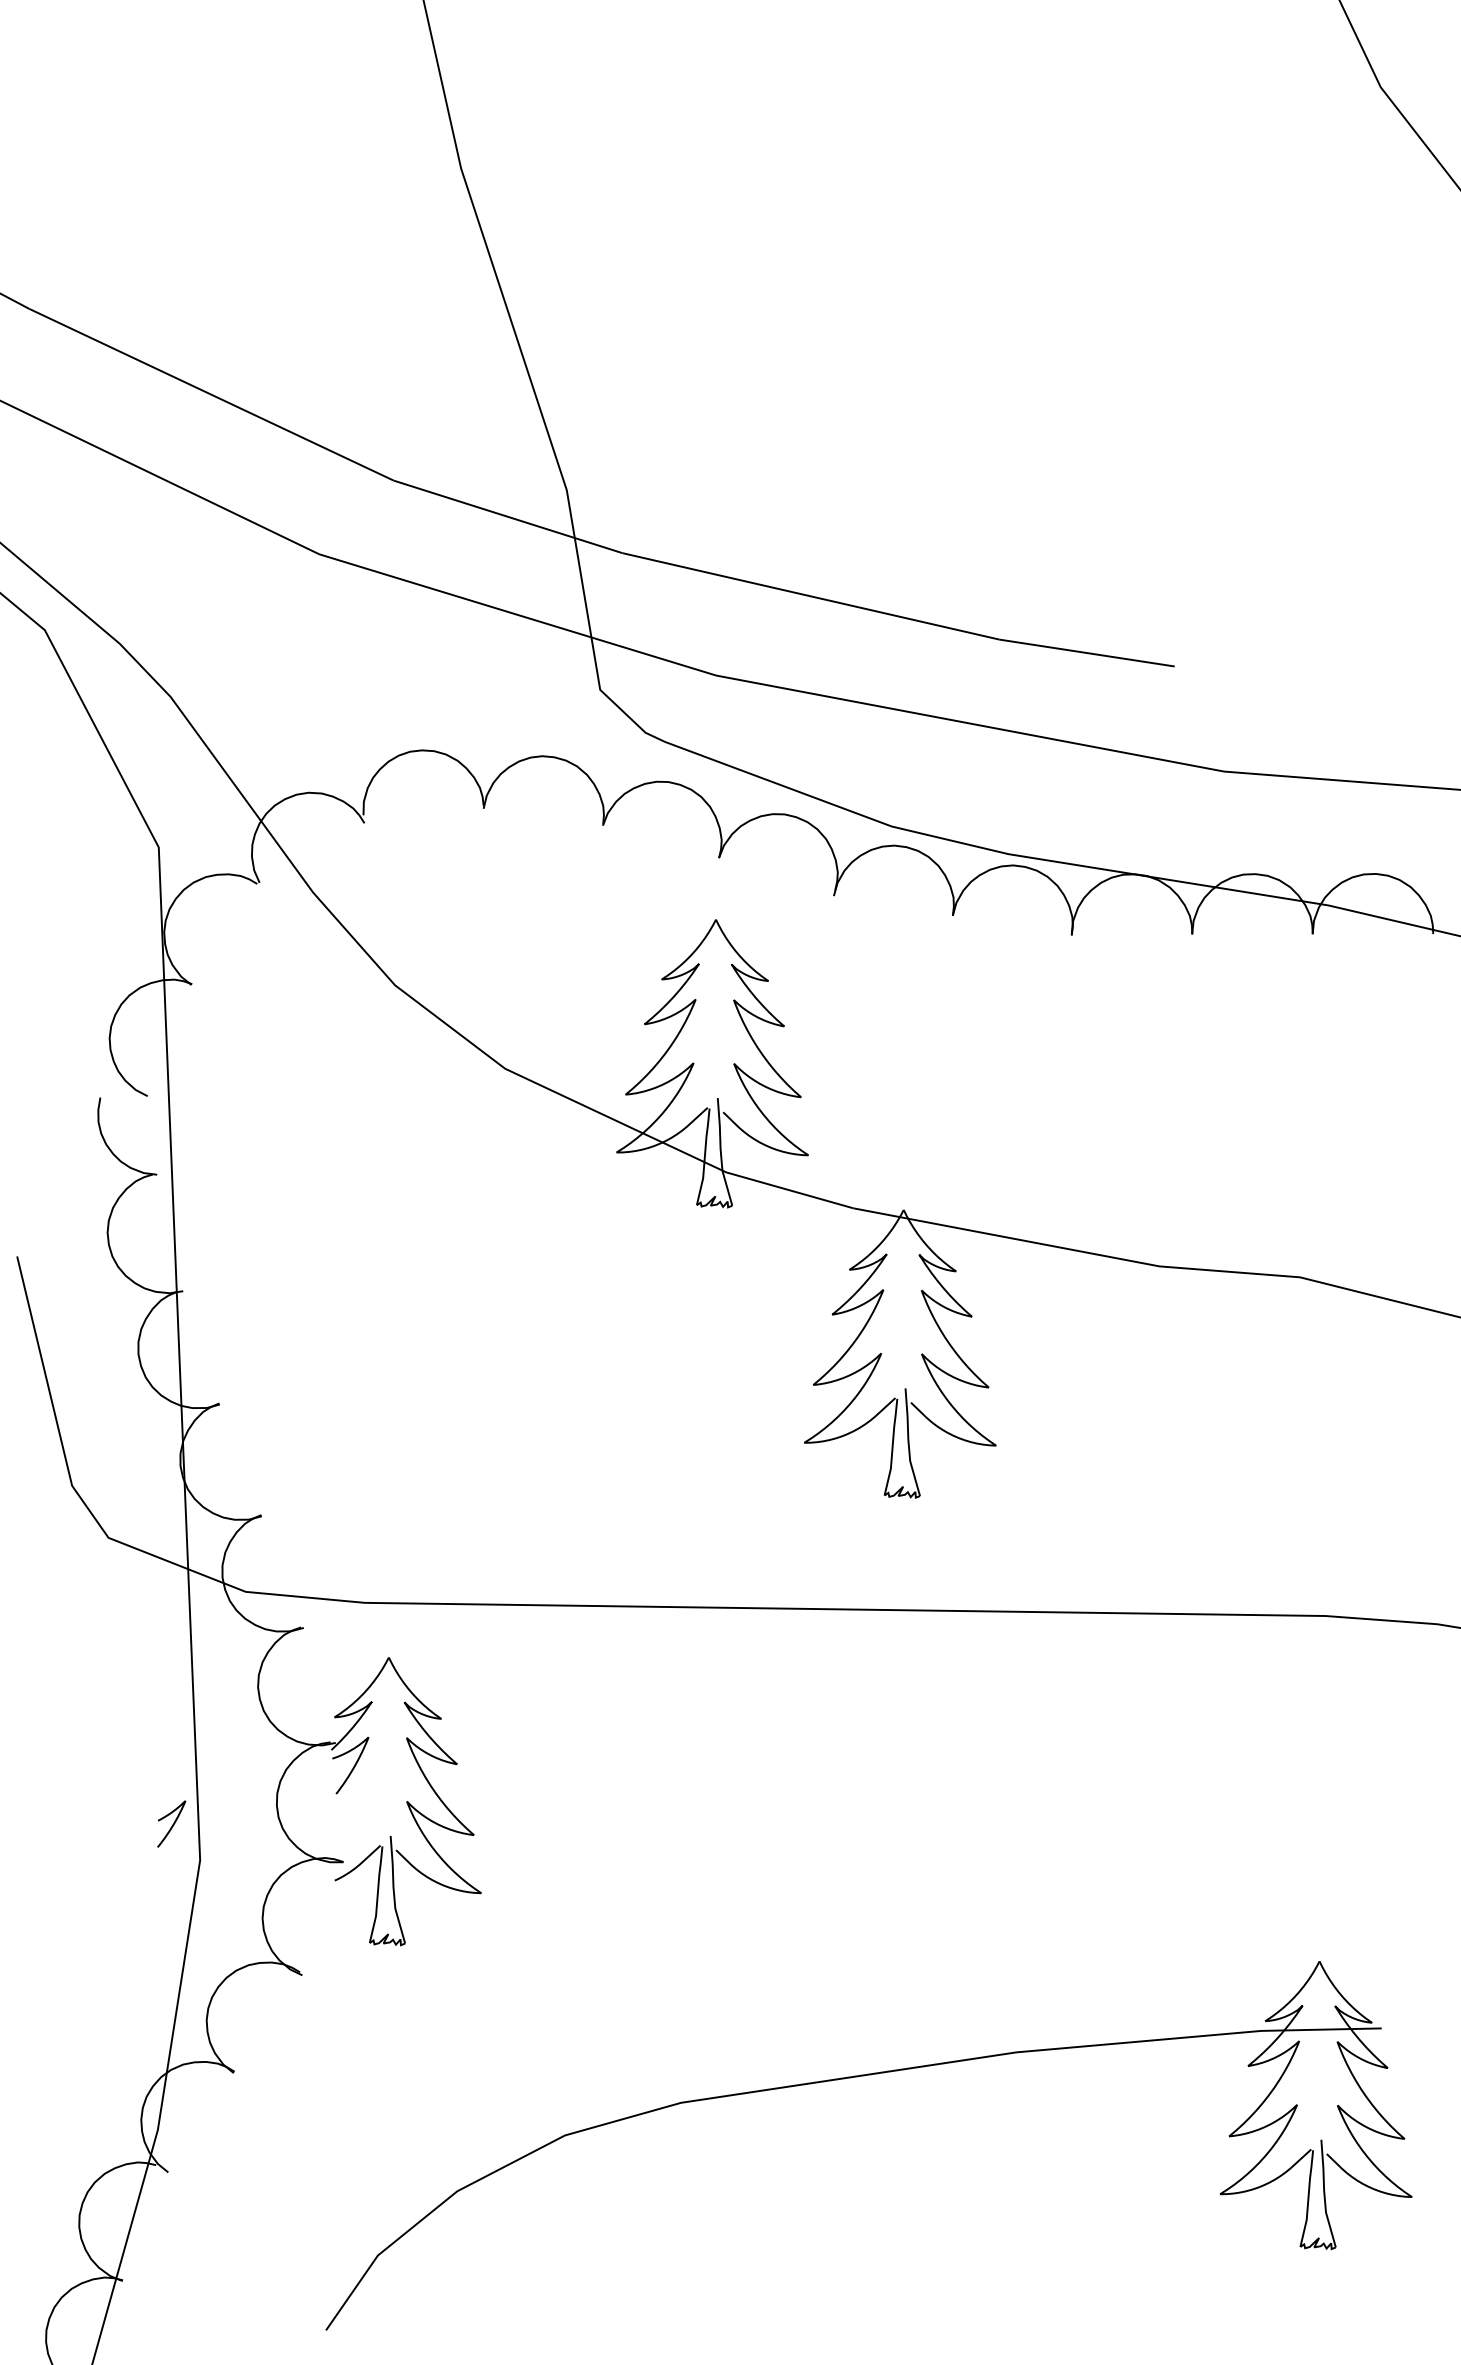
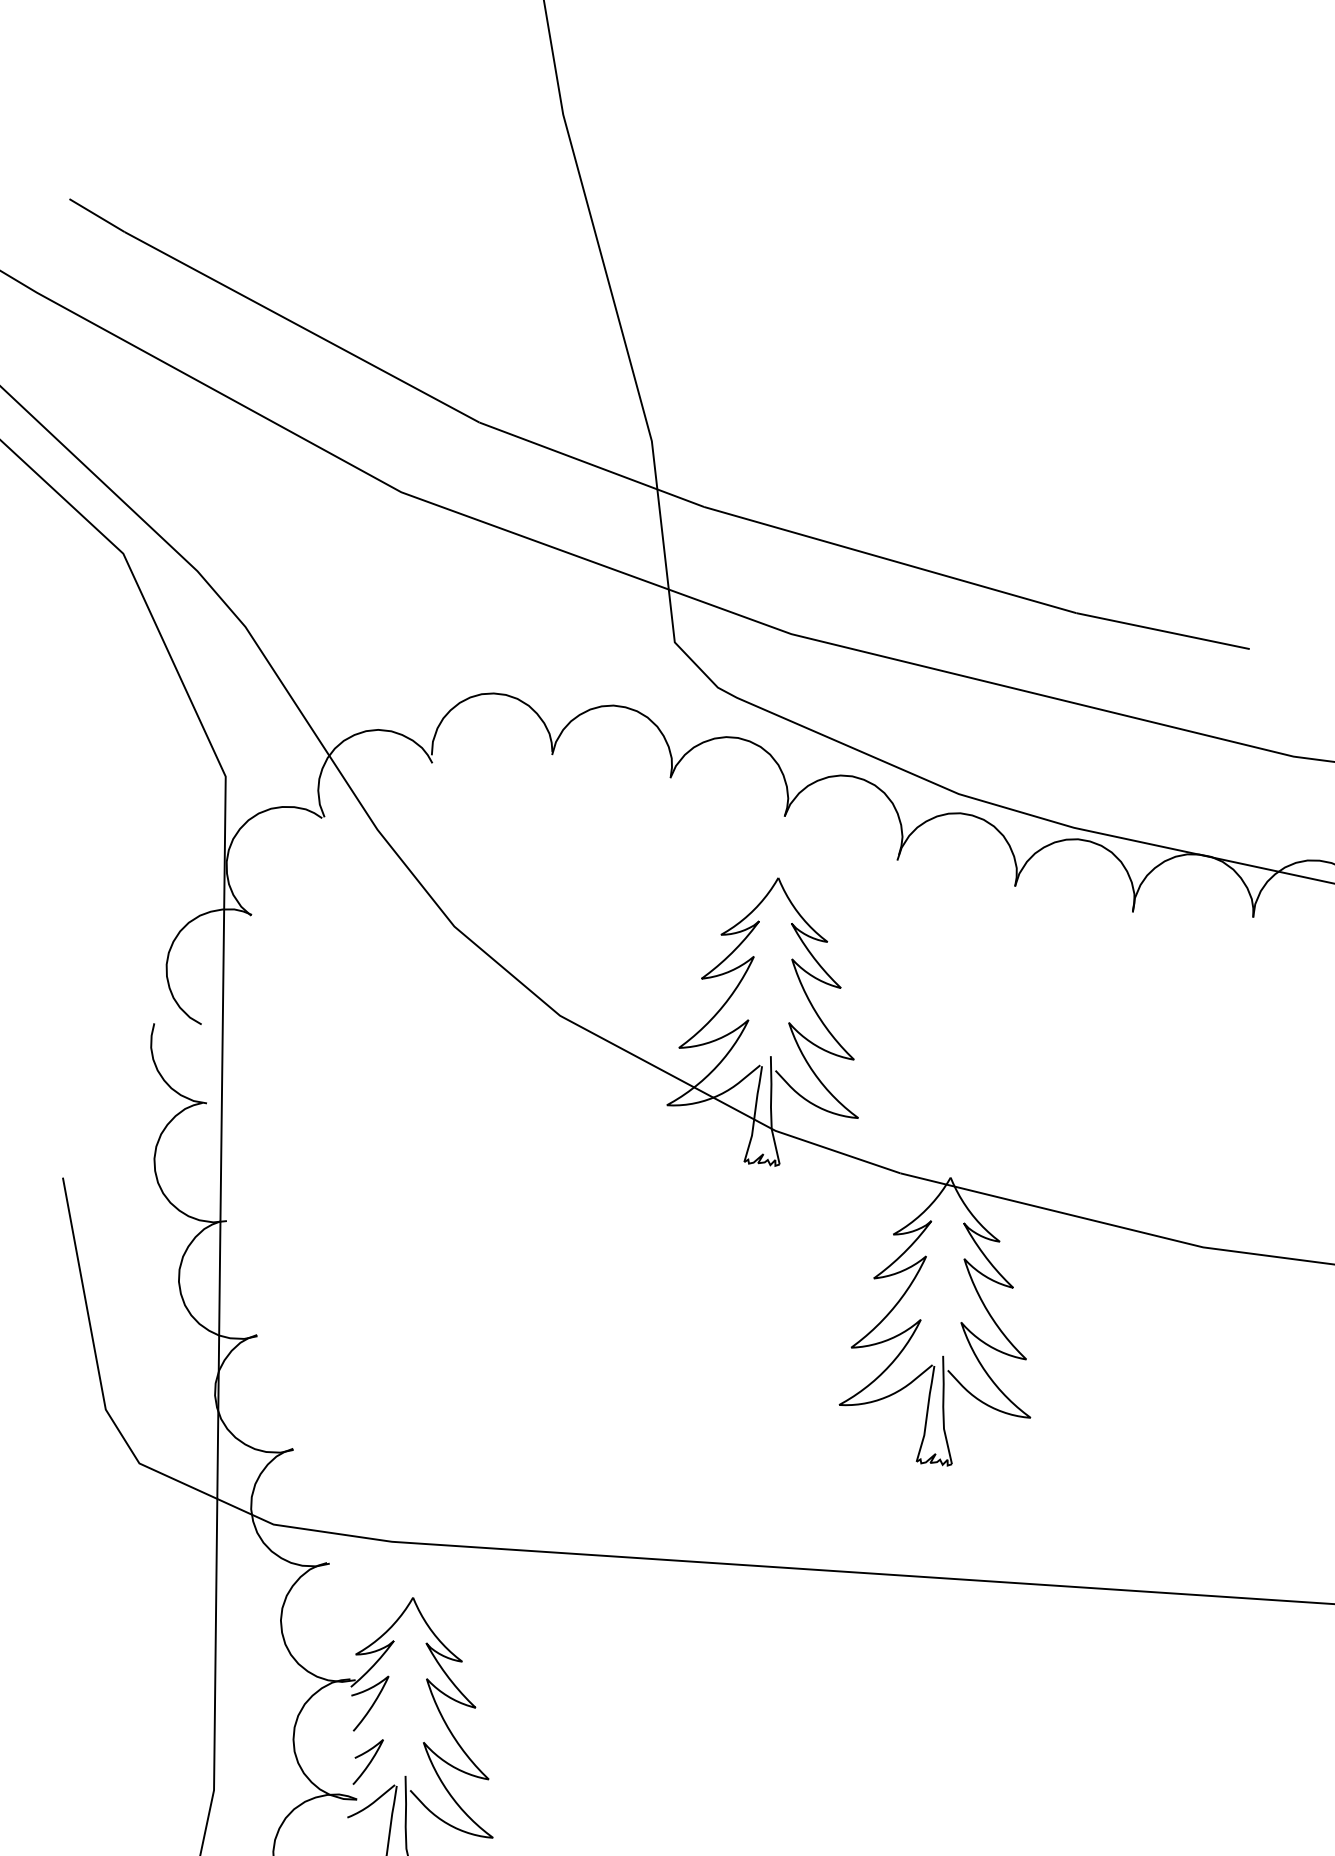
curve: (172, 1824) -> (369, 1762), moved

